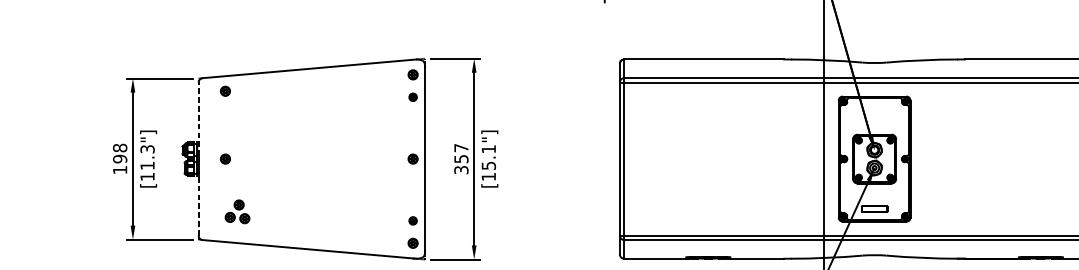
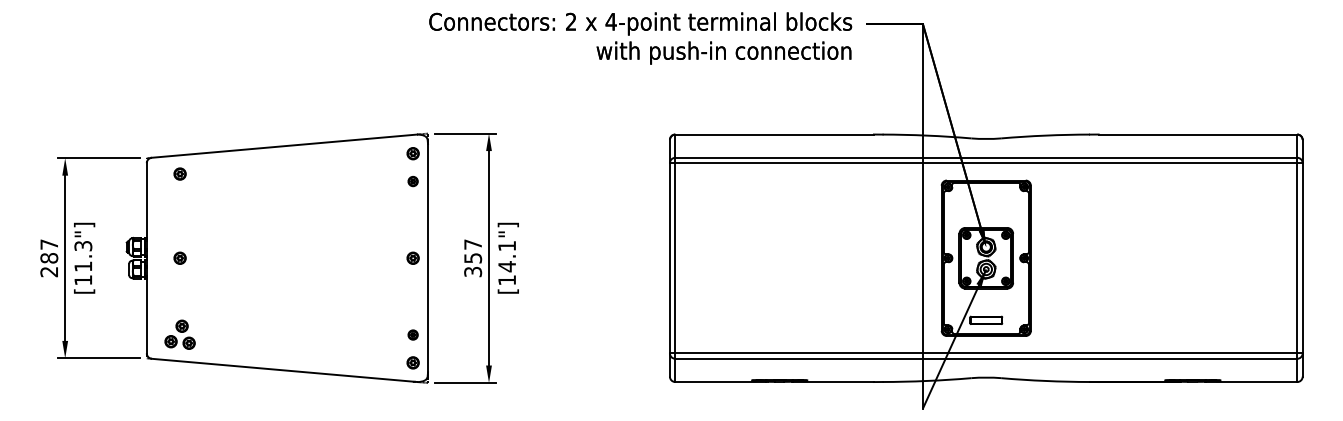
line: (198, 158) -> (146, 257), dashed -> solid
text: (120, 159) -> (49, 258), 198 -> 287
text: (489, 165) -> (507, 266), [15.1"] -> [14.1"]
part: (237, 211) -> (179, 334), moved

